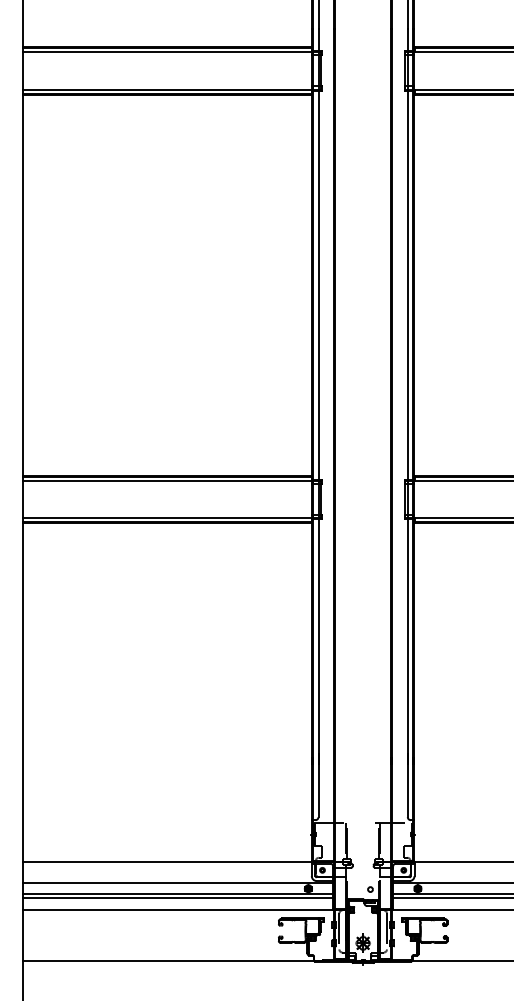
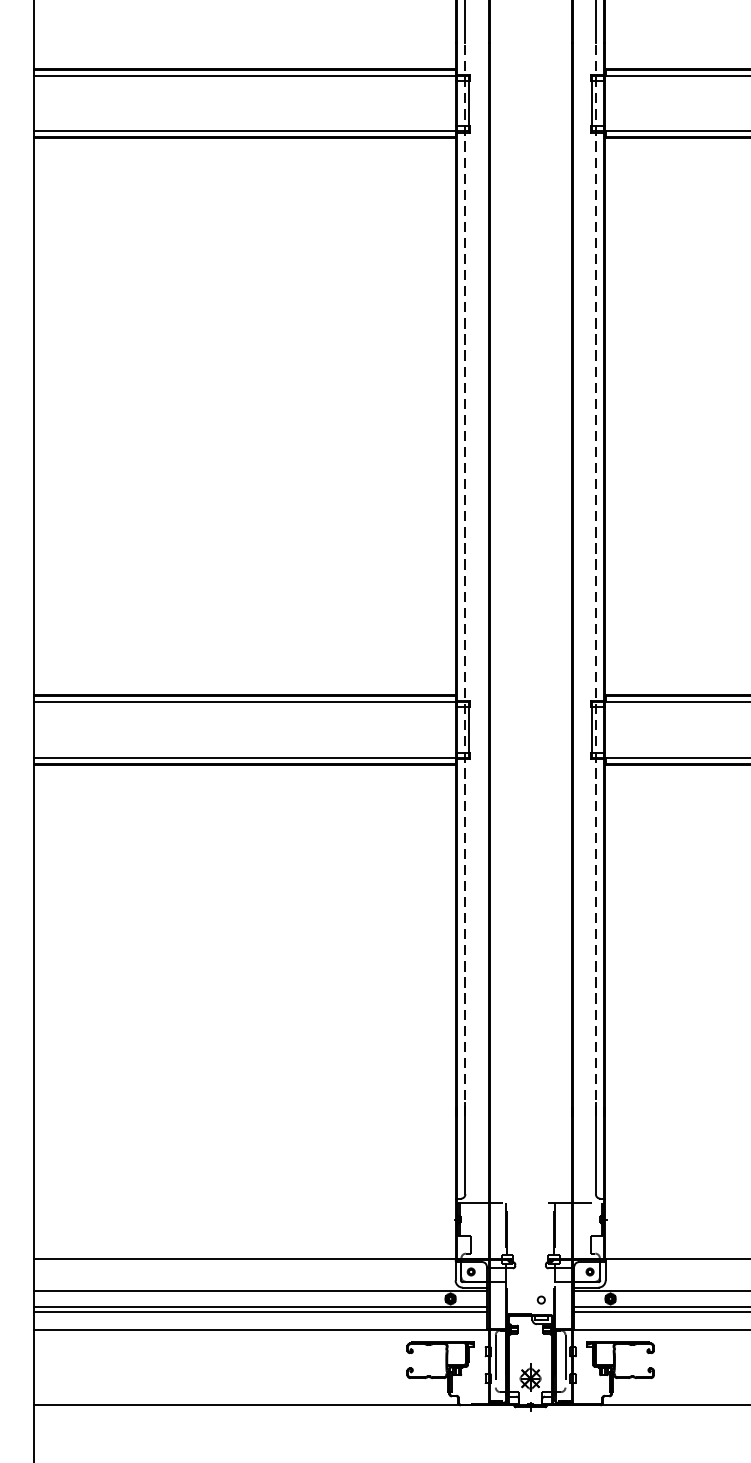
line: (318, 396) -> (465, 579), solid -> dashed
line: (407, 396) -> (595, 579), solid -> dashed

